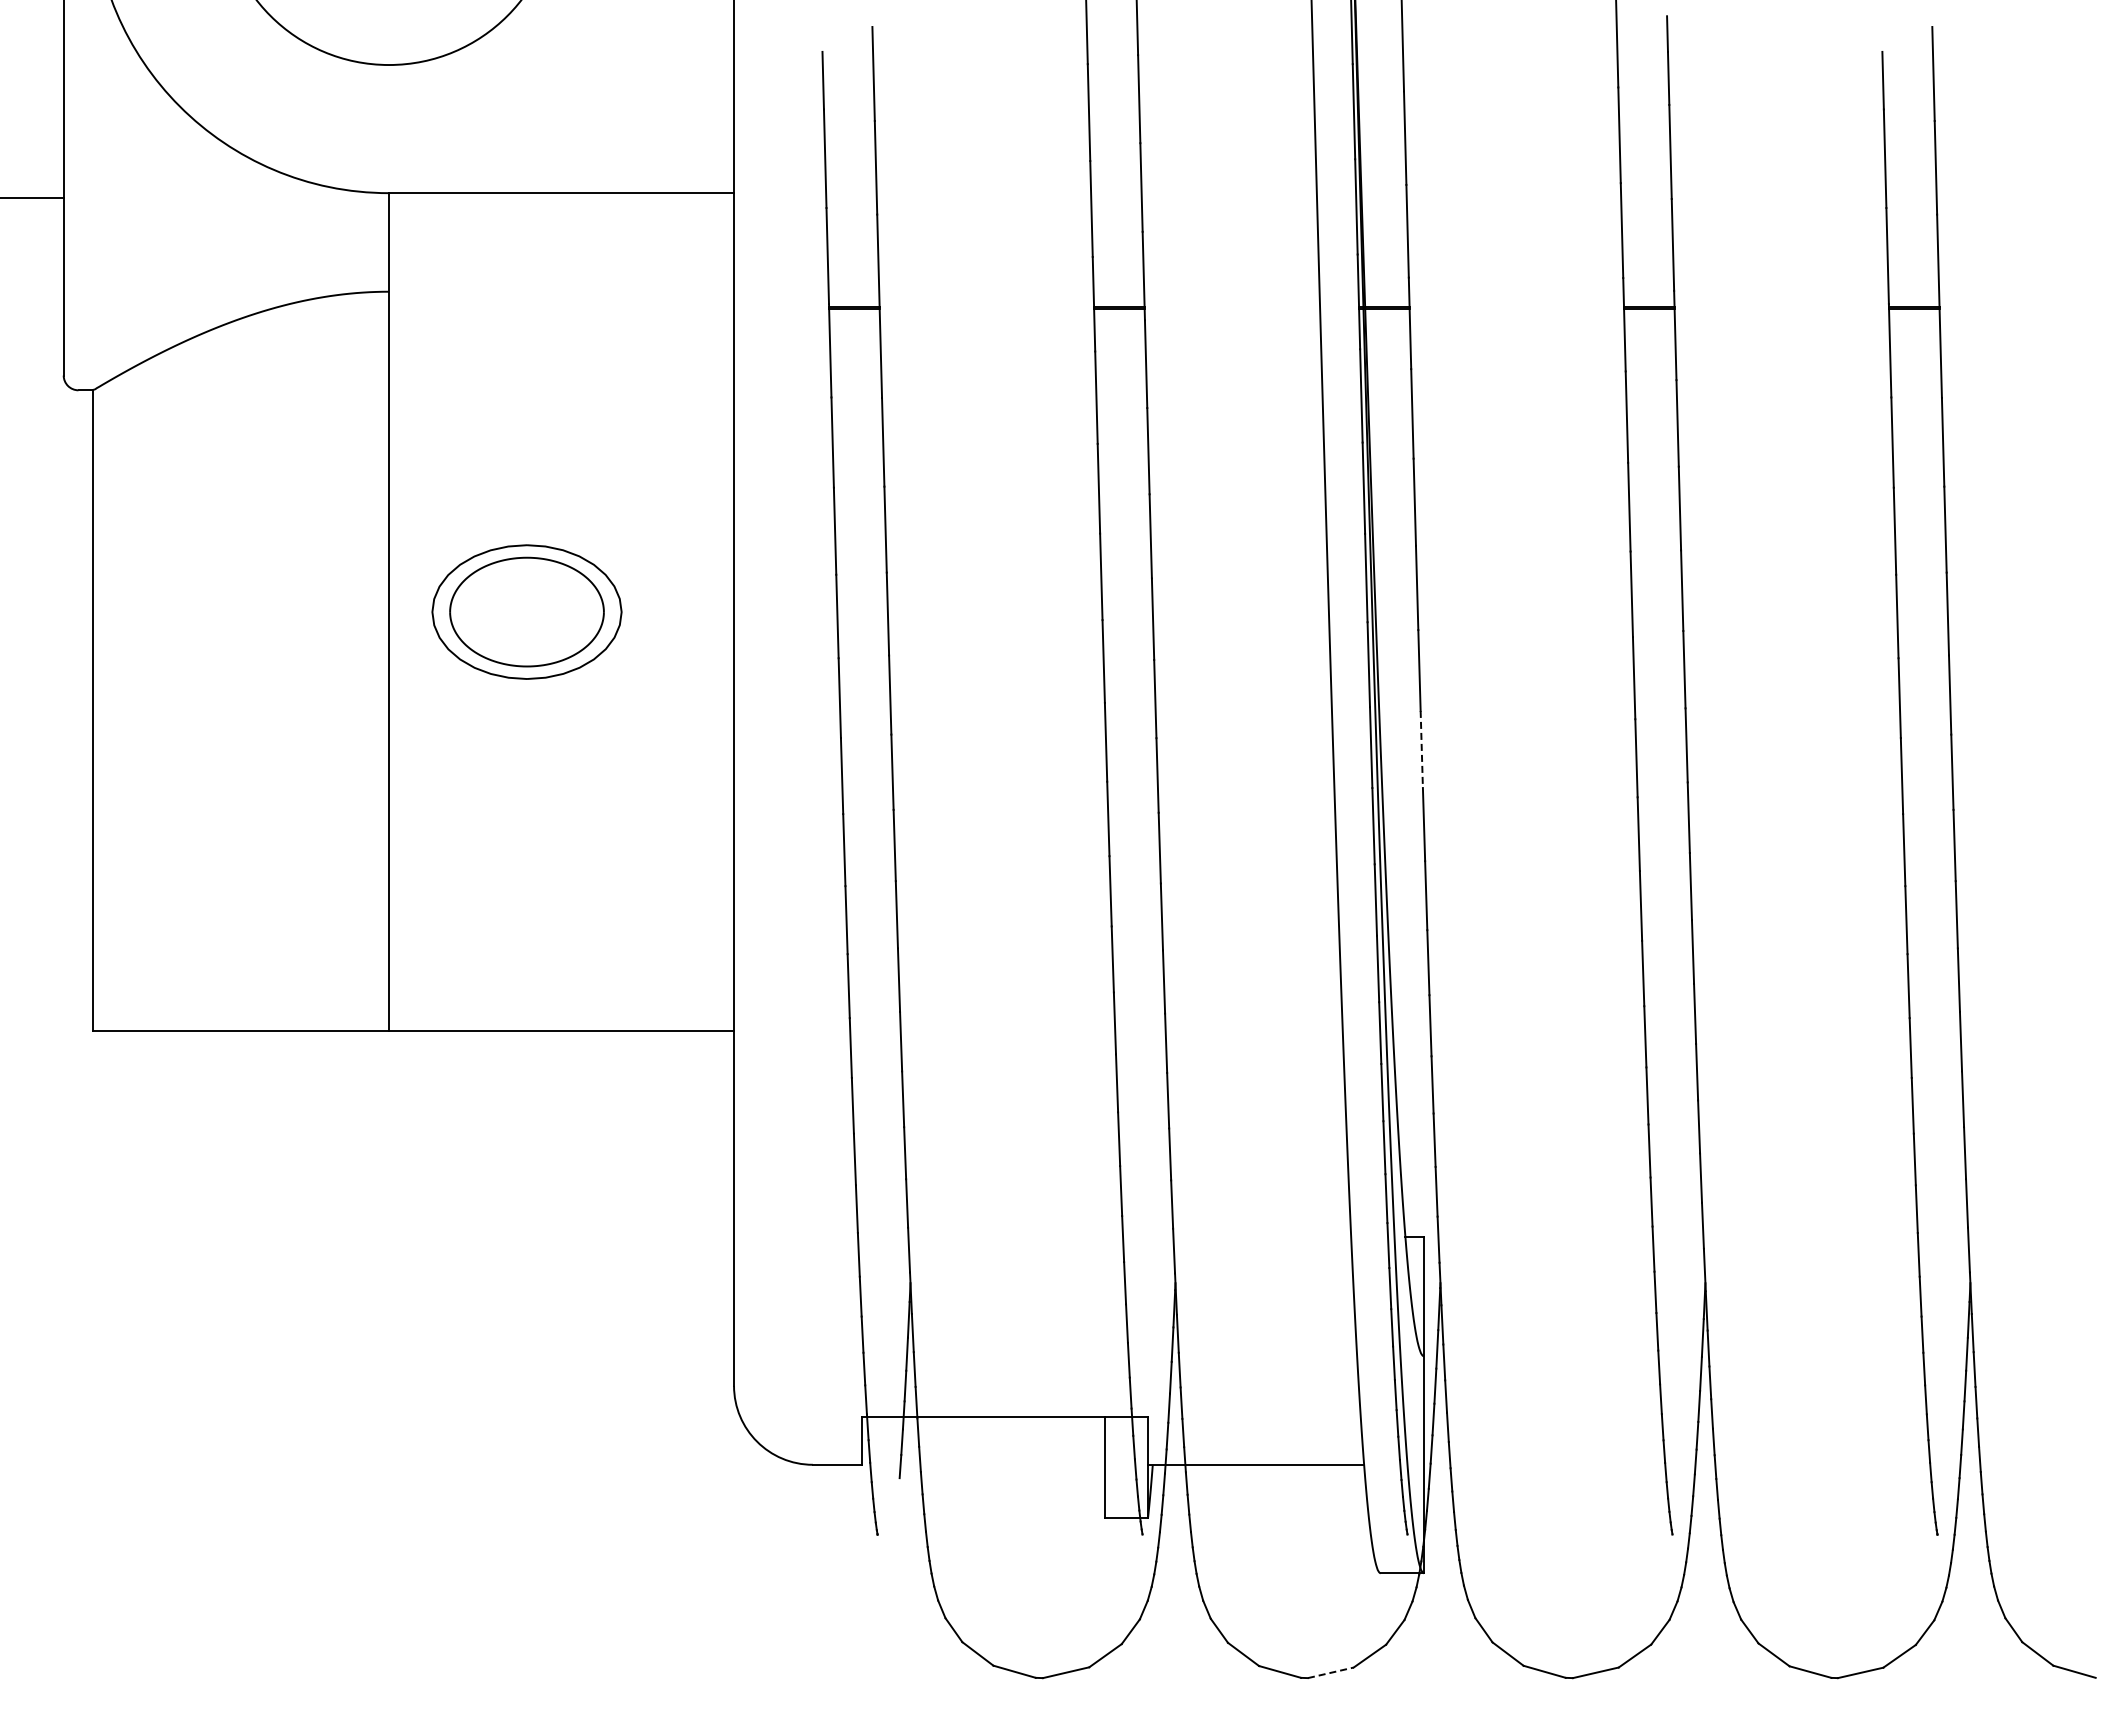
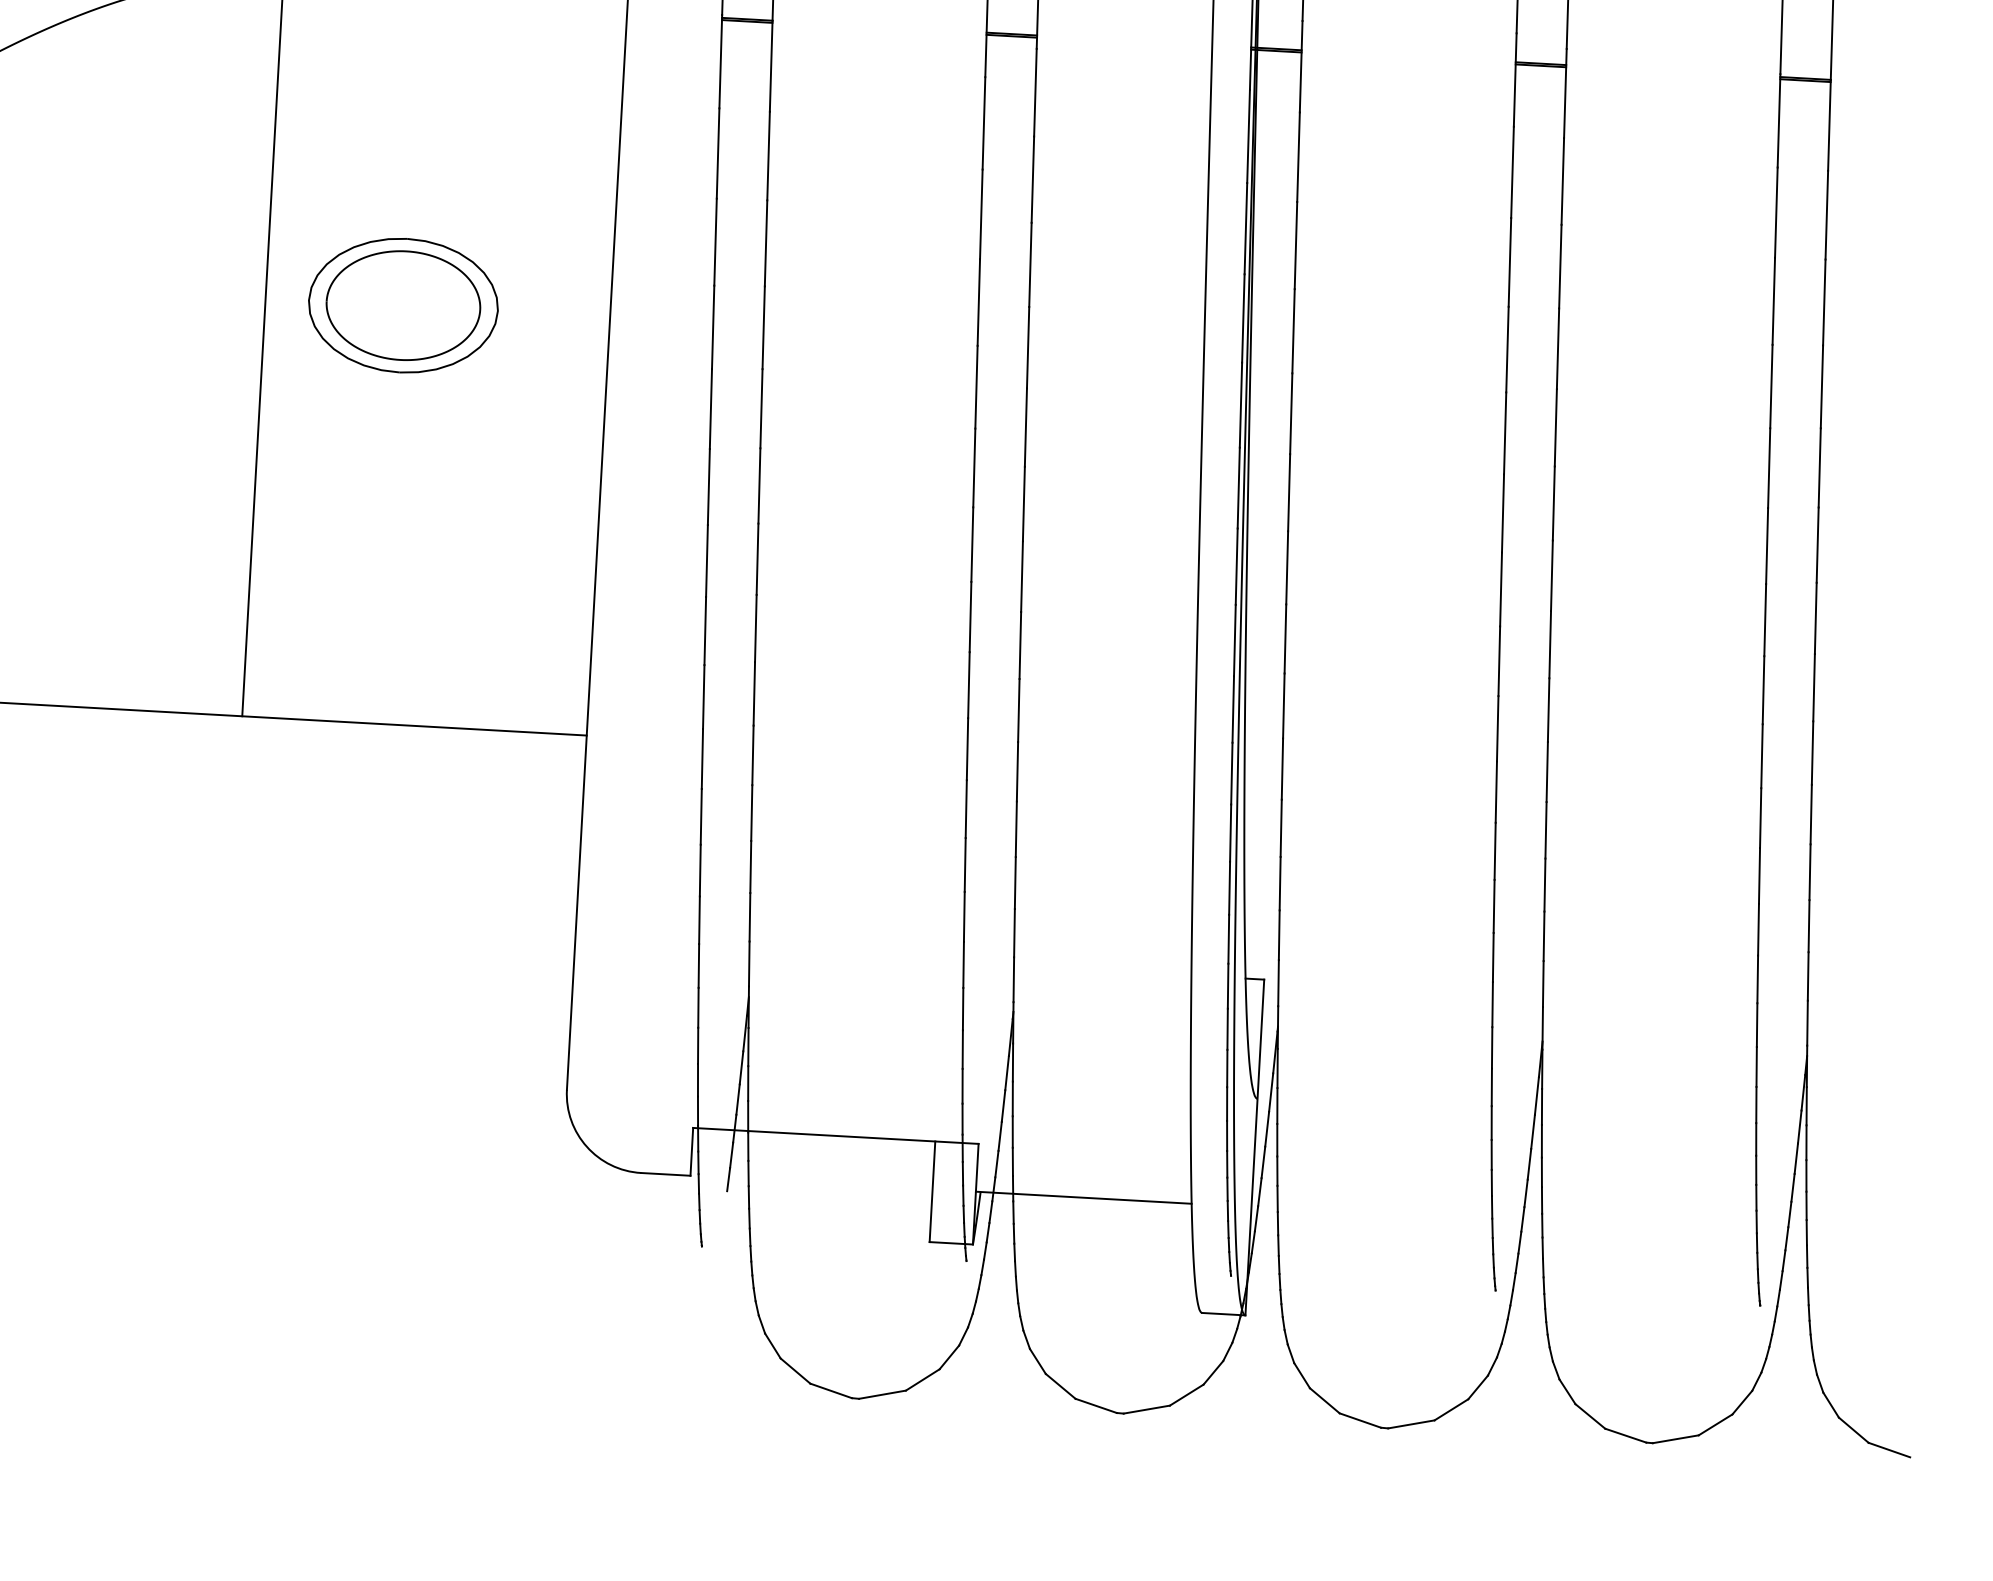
line: (1421, 749) -> (1288, 492), dashed -> solid
line: (1331, 1672) -> (1147, 1409), dashed -> solid

